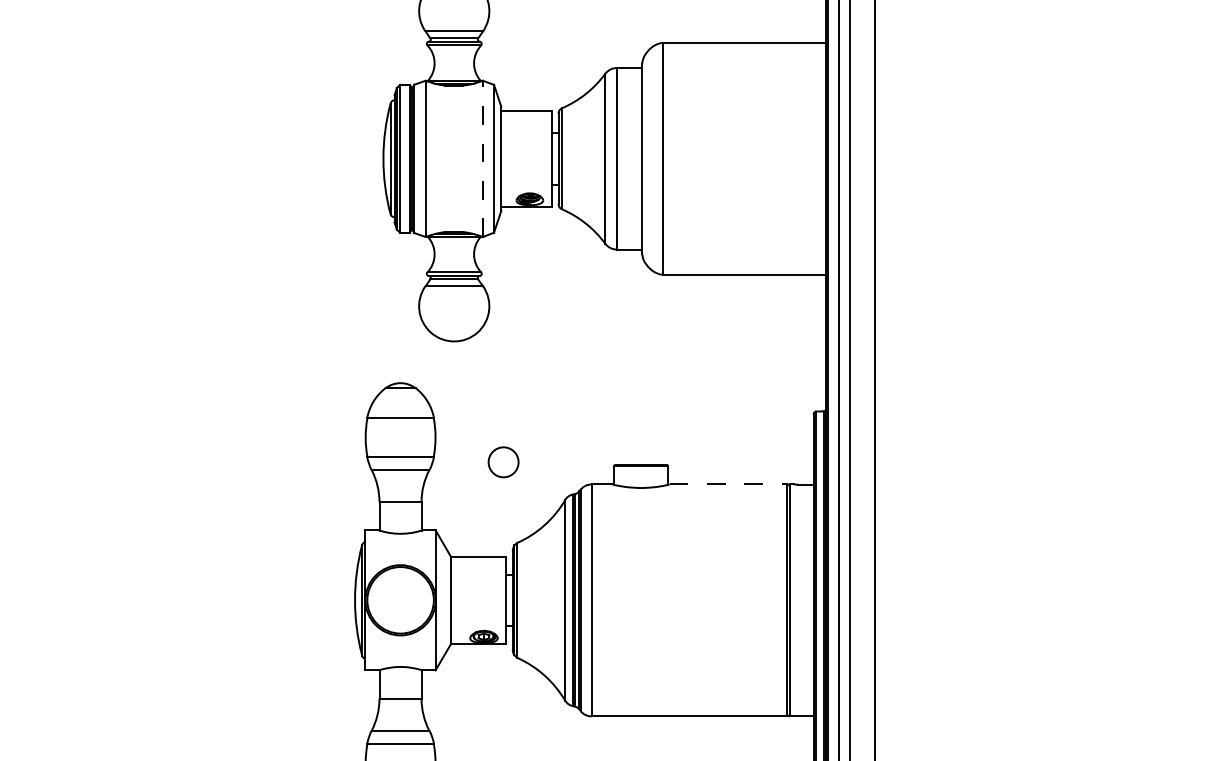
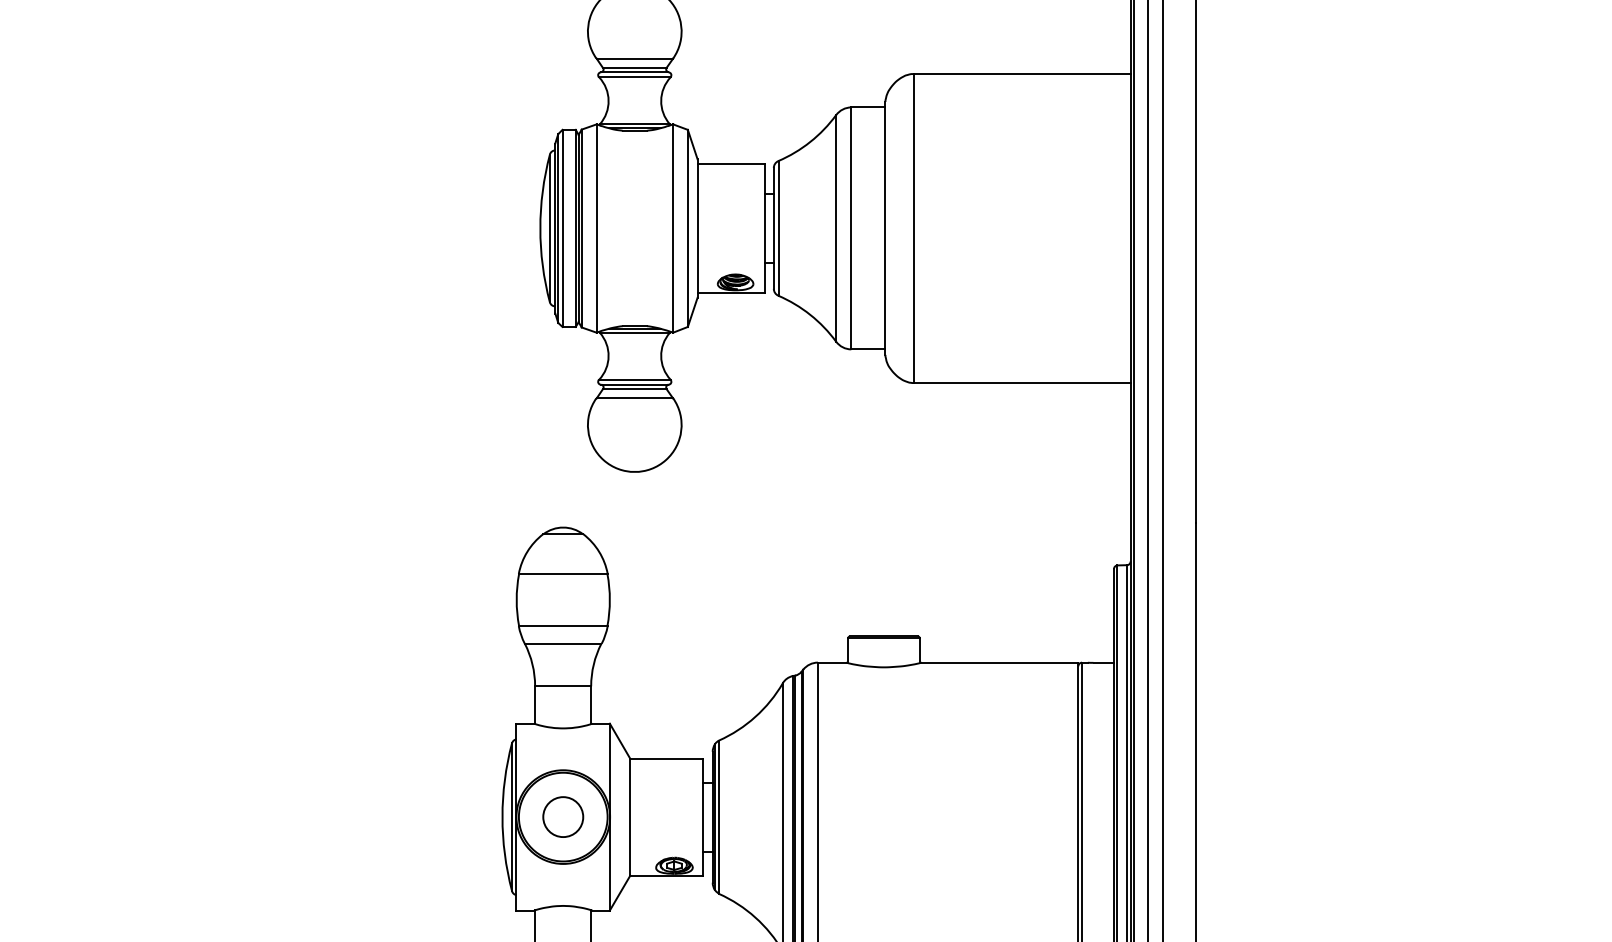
line: (483, 158) -> (673, 228), dashed -> solid
circle: (503, 462) -> (563, 817), moved
line: (728, 484) -> (1000, 662), dashed -> solid

